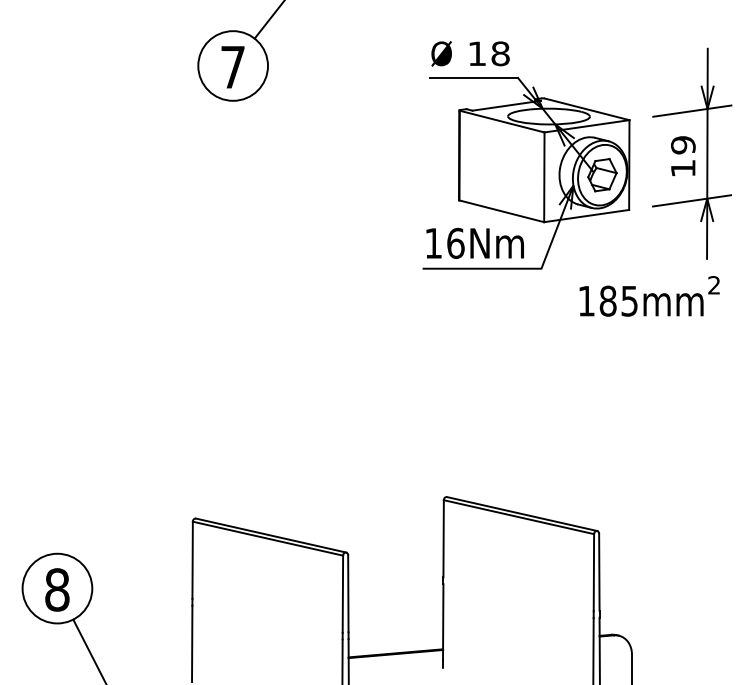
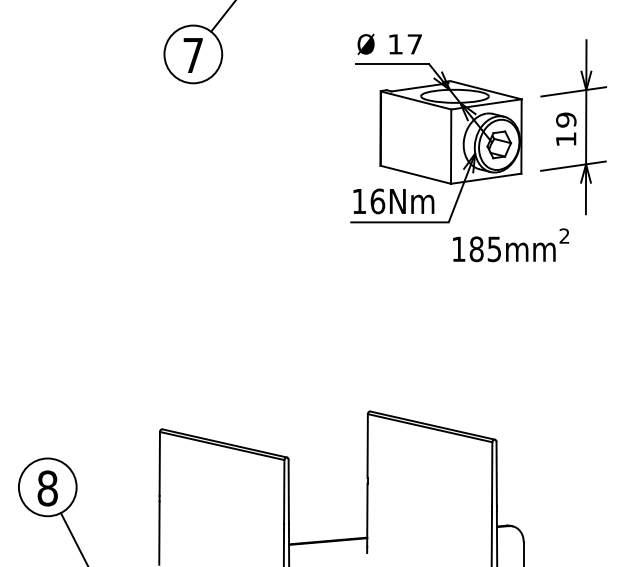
text: (500, 53) -> (414, 44), 18 -> 17
text: (649, 296) -> (510, 245), moved

